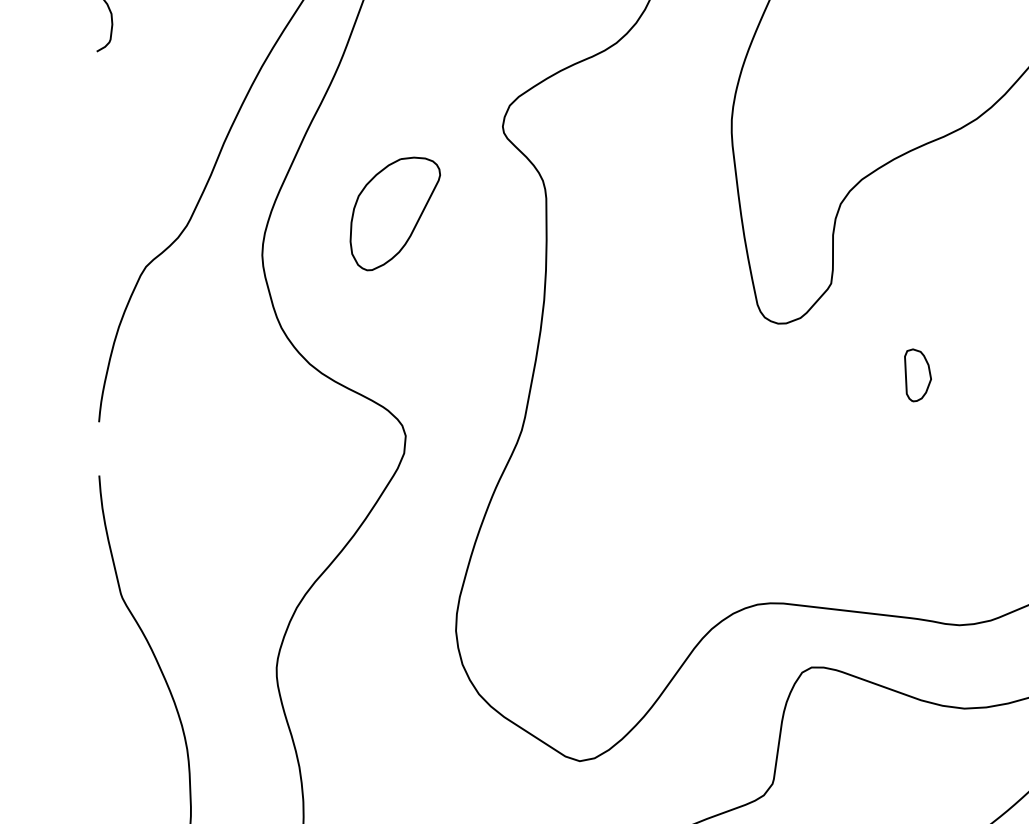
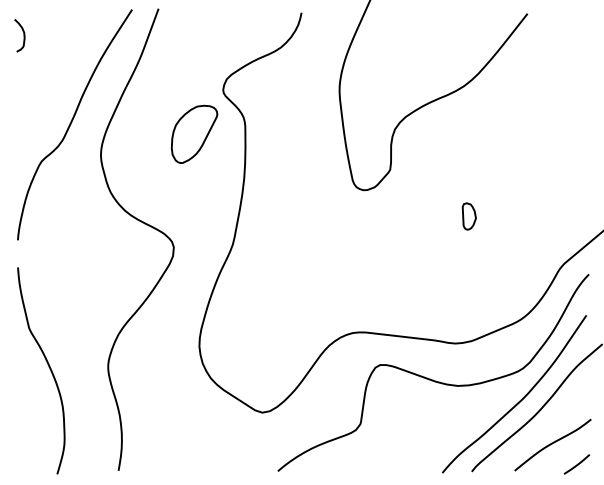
part: (395, 212) -> (194, 133), moved
part: (916, 375) -> (468, 216), moved

